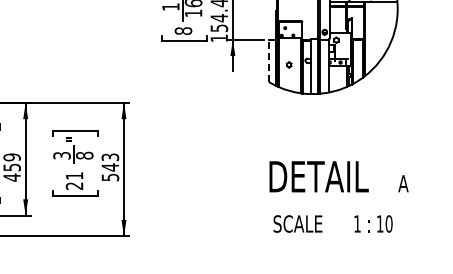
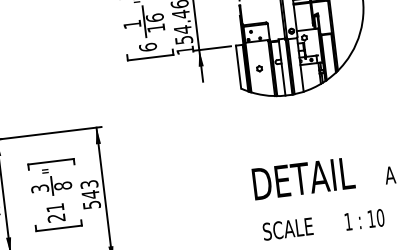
text: (183, 30) -> (148, 46), 8 -> 6
line: (269, 60) -> (239, 66), dashed -> solid

